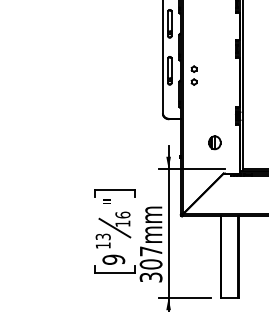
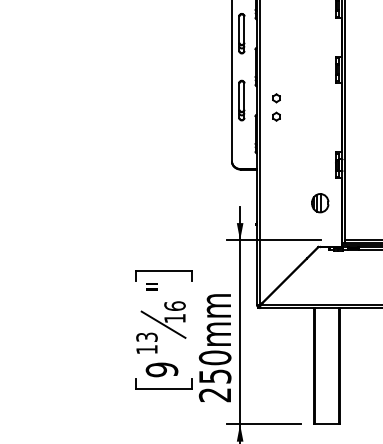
part: (214, 142) -> (319, 202), moved
text: (150, 264) -> (214, 376), 307mm -> 250mm

